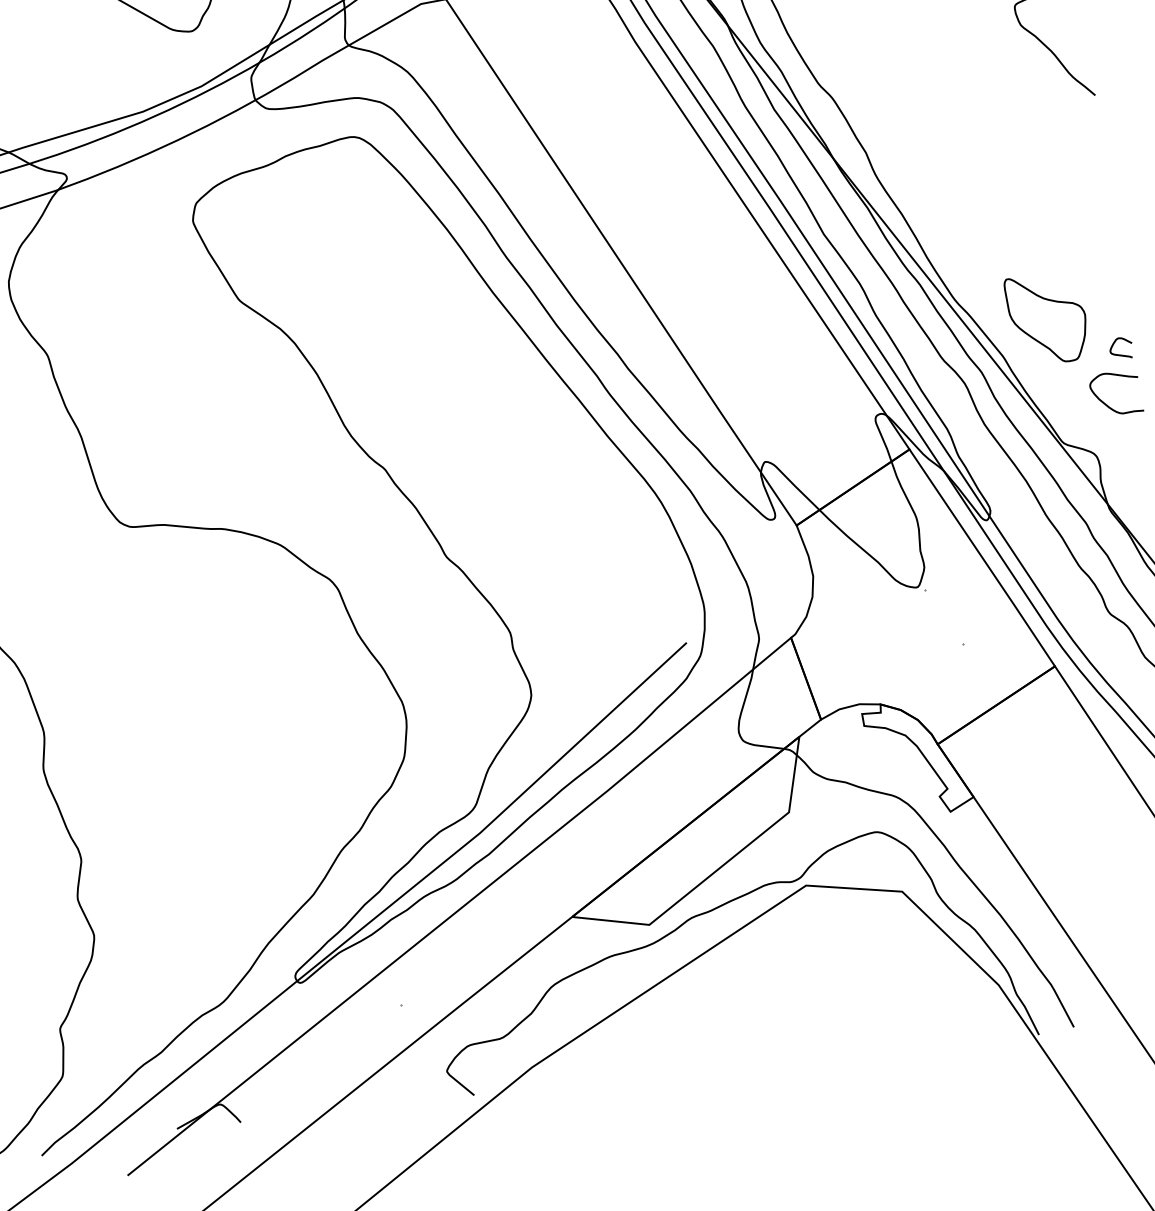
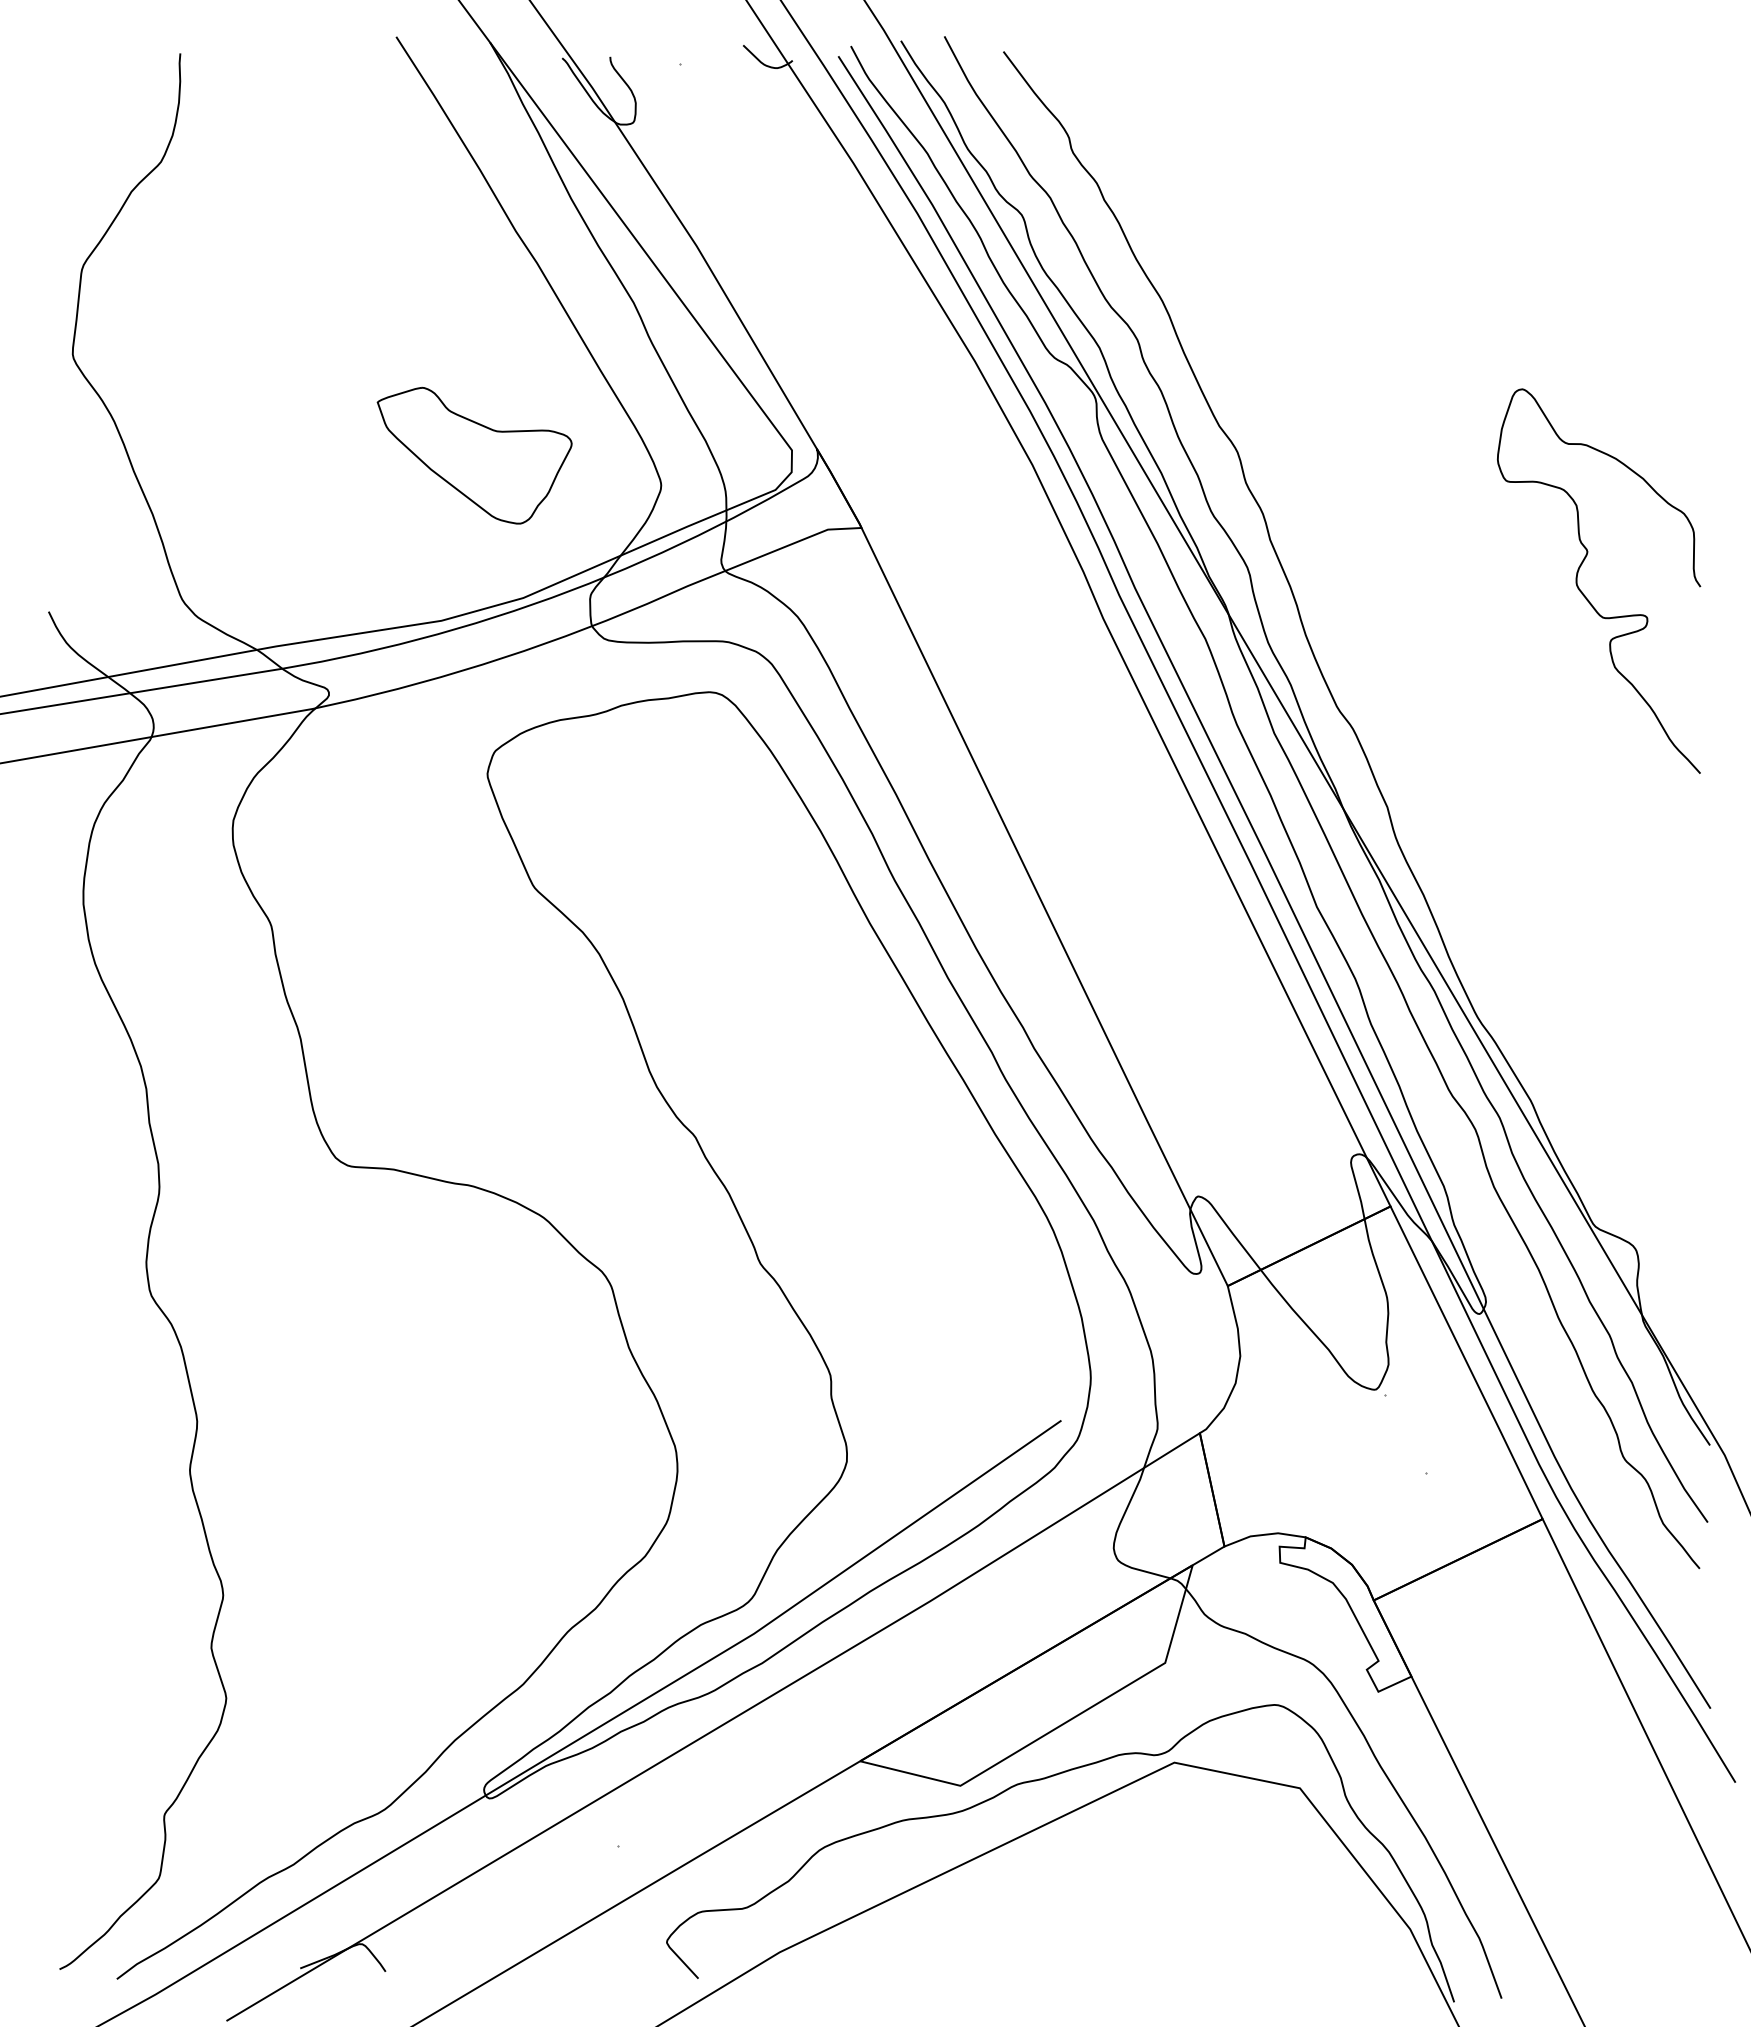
part: (1046, 318) -> (1595, 1059), removed
curve: (1119, 354) -> (1684, 1119), removed
curve: (1107, 404) -> (1659, 1183), removed

